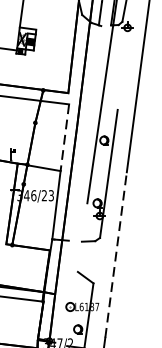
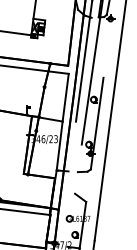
line: (88, 98) -> (82, 69), added
line: (64, 138) -> (65, 98), dashed -> solid
line: (116, 254) -> (102, 181), dashed -> solid

